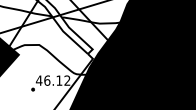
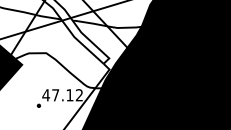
text: (47, 80) -> (55, 95), 46.12 -> 47.12

